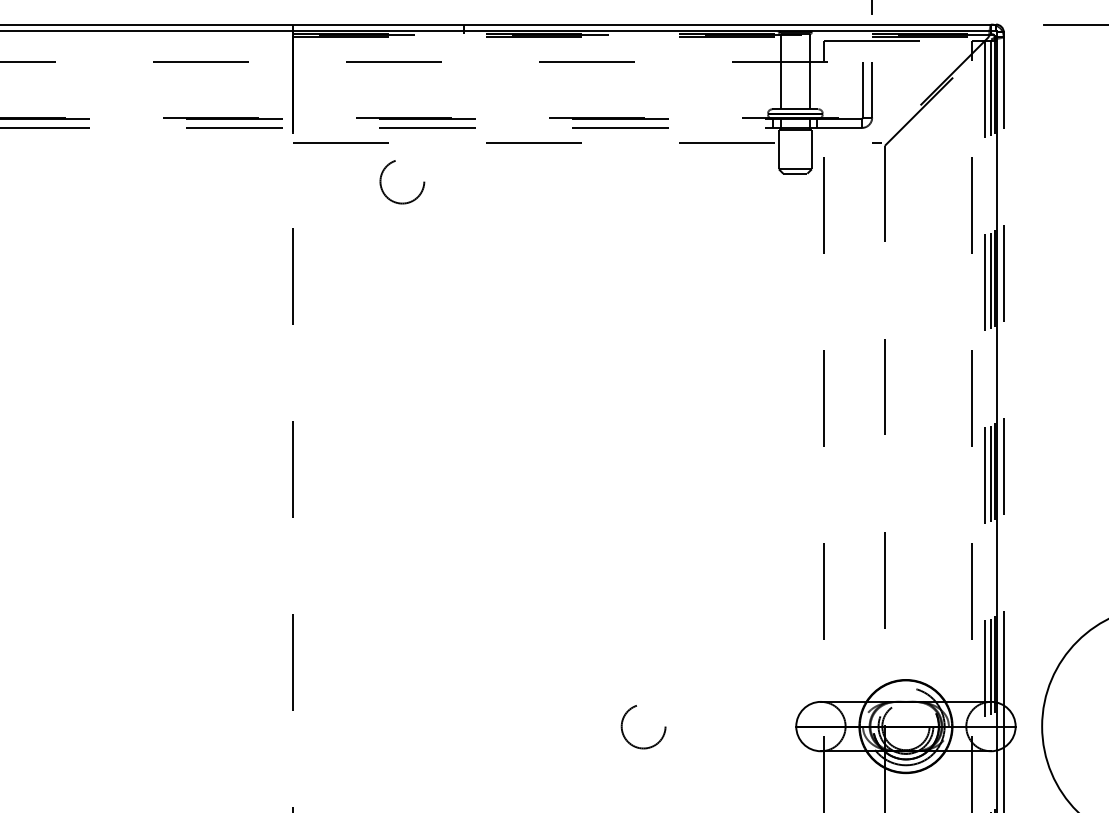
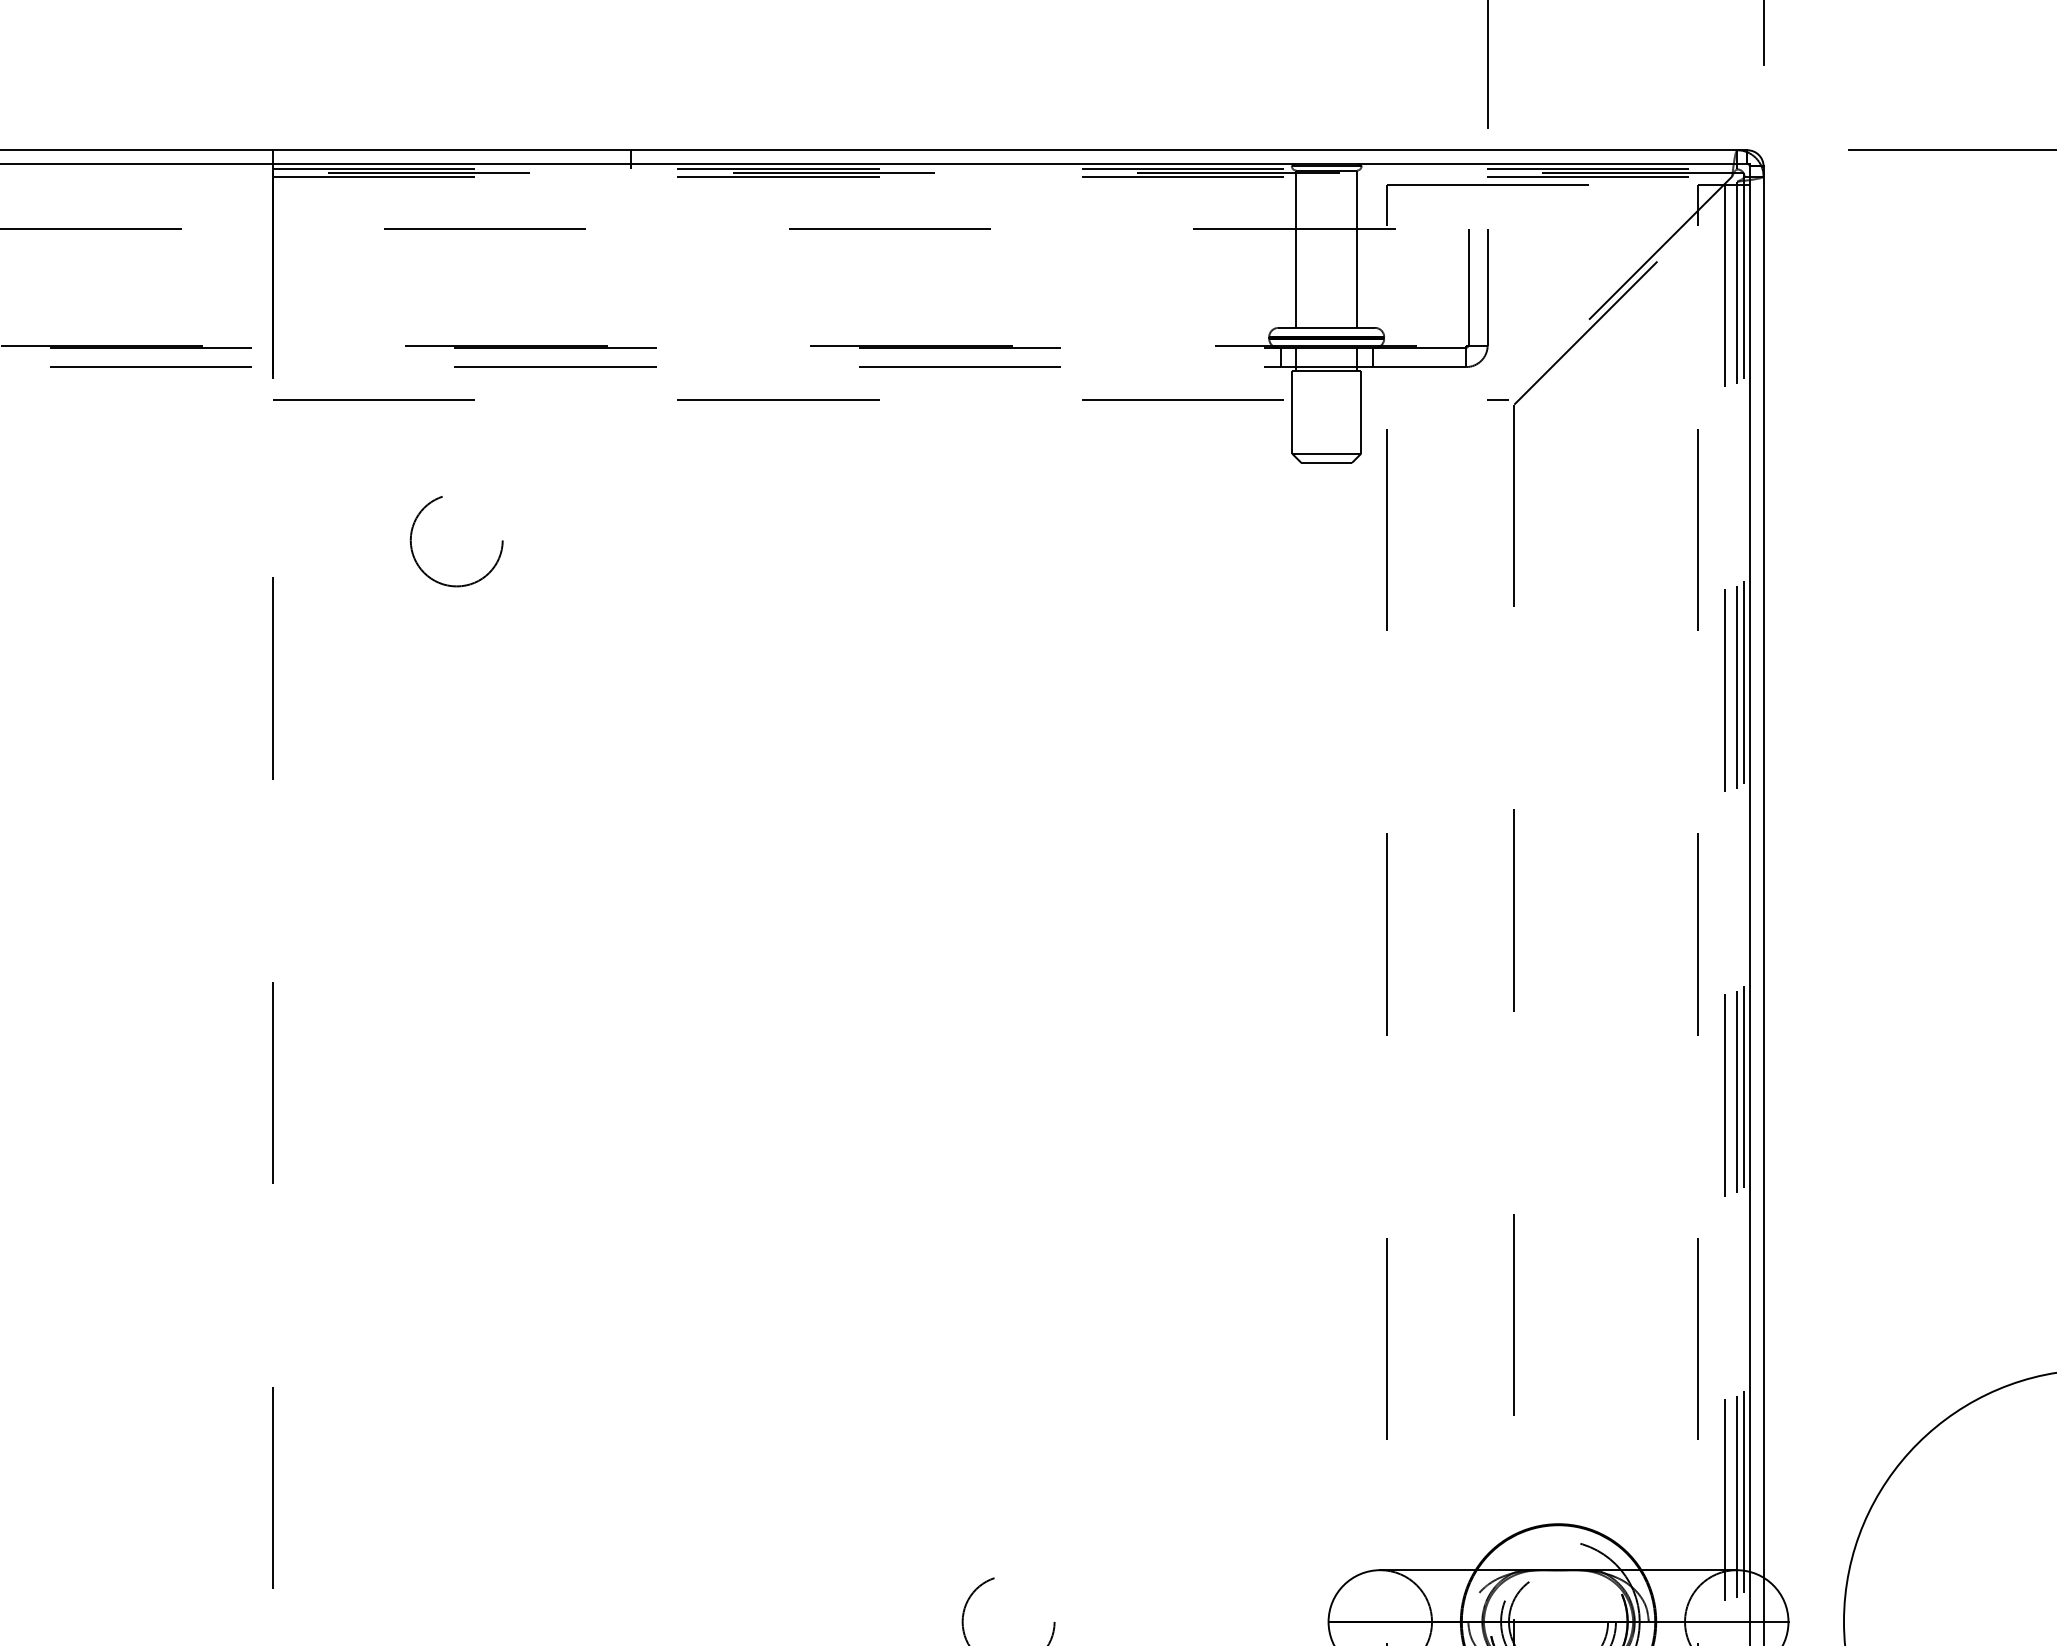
circle: (402, 182) -> (457, 542), moved
line: (1003, 368) -> (1763, 871), dashed -> solid

